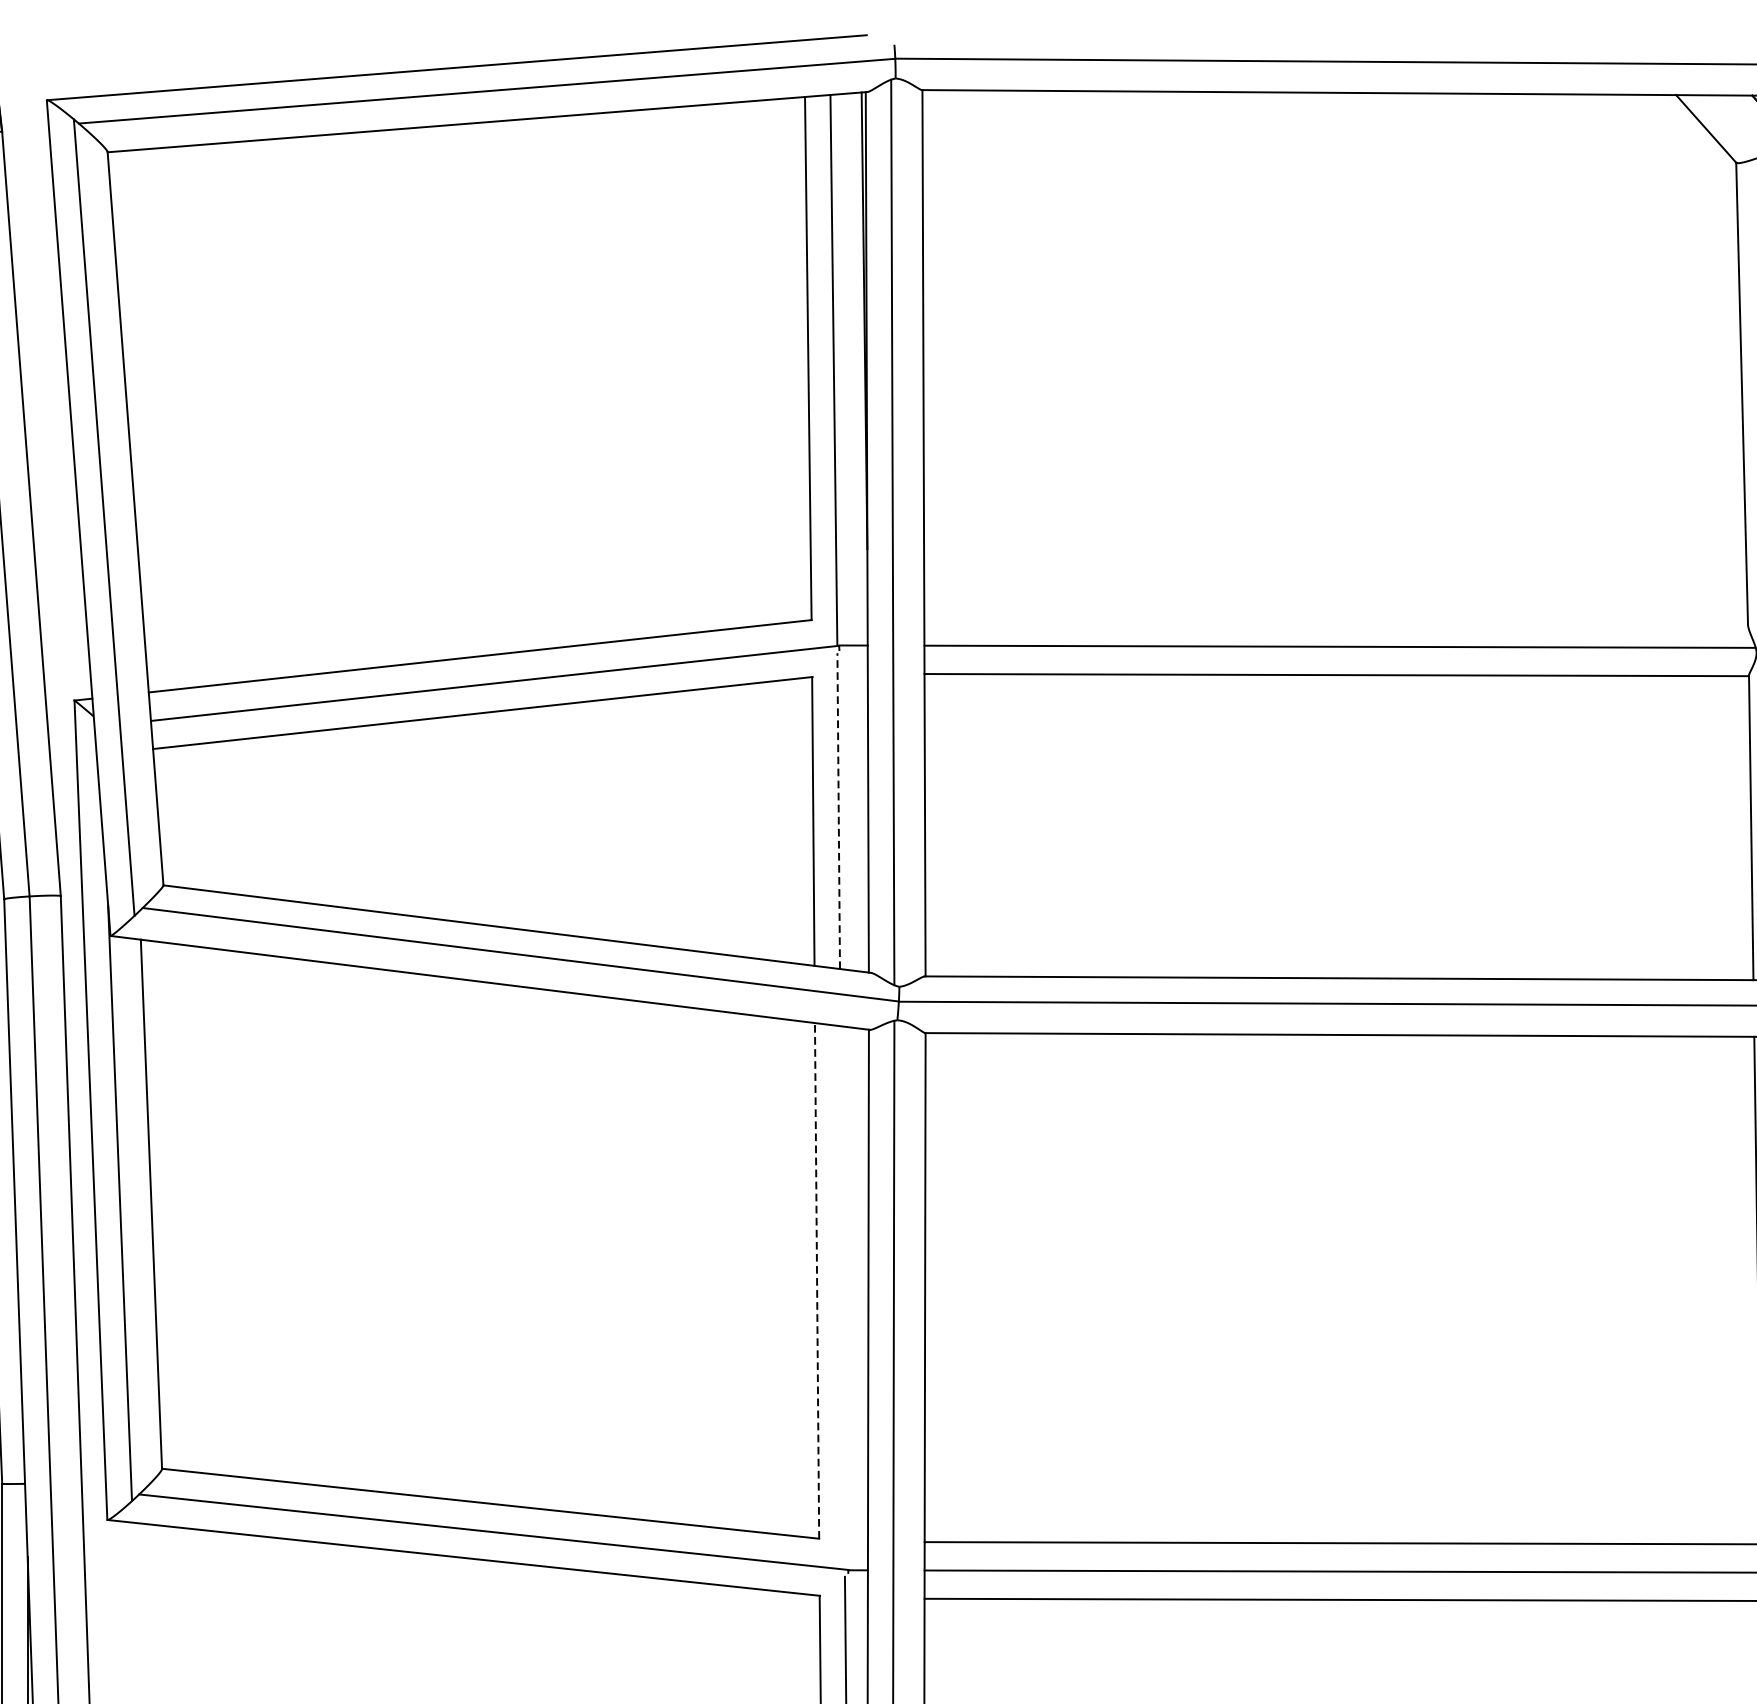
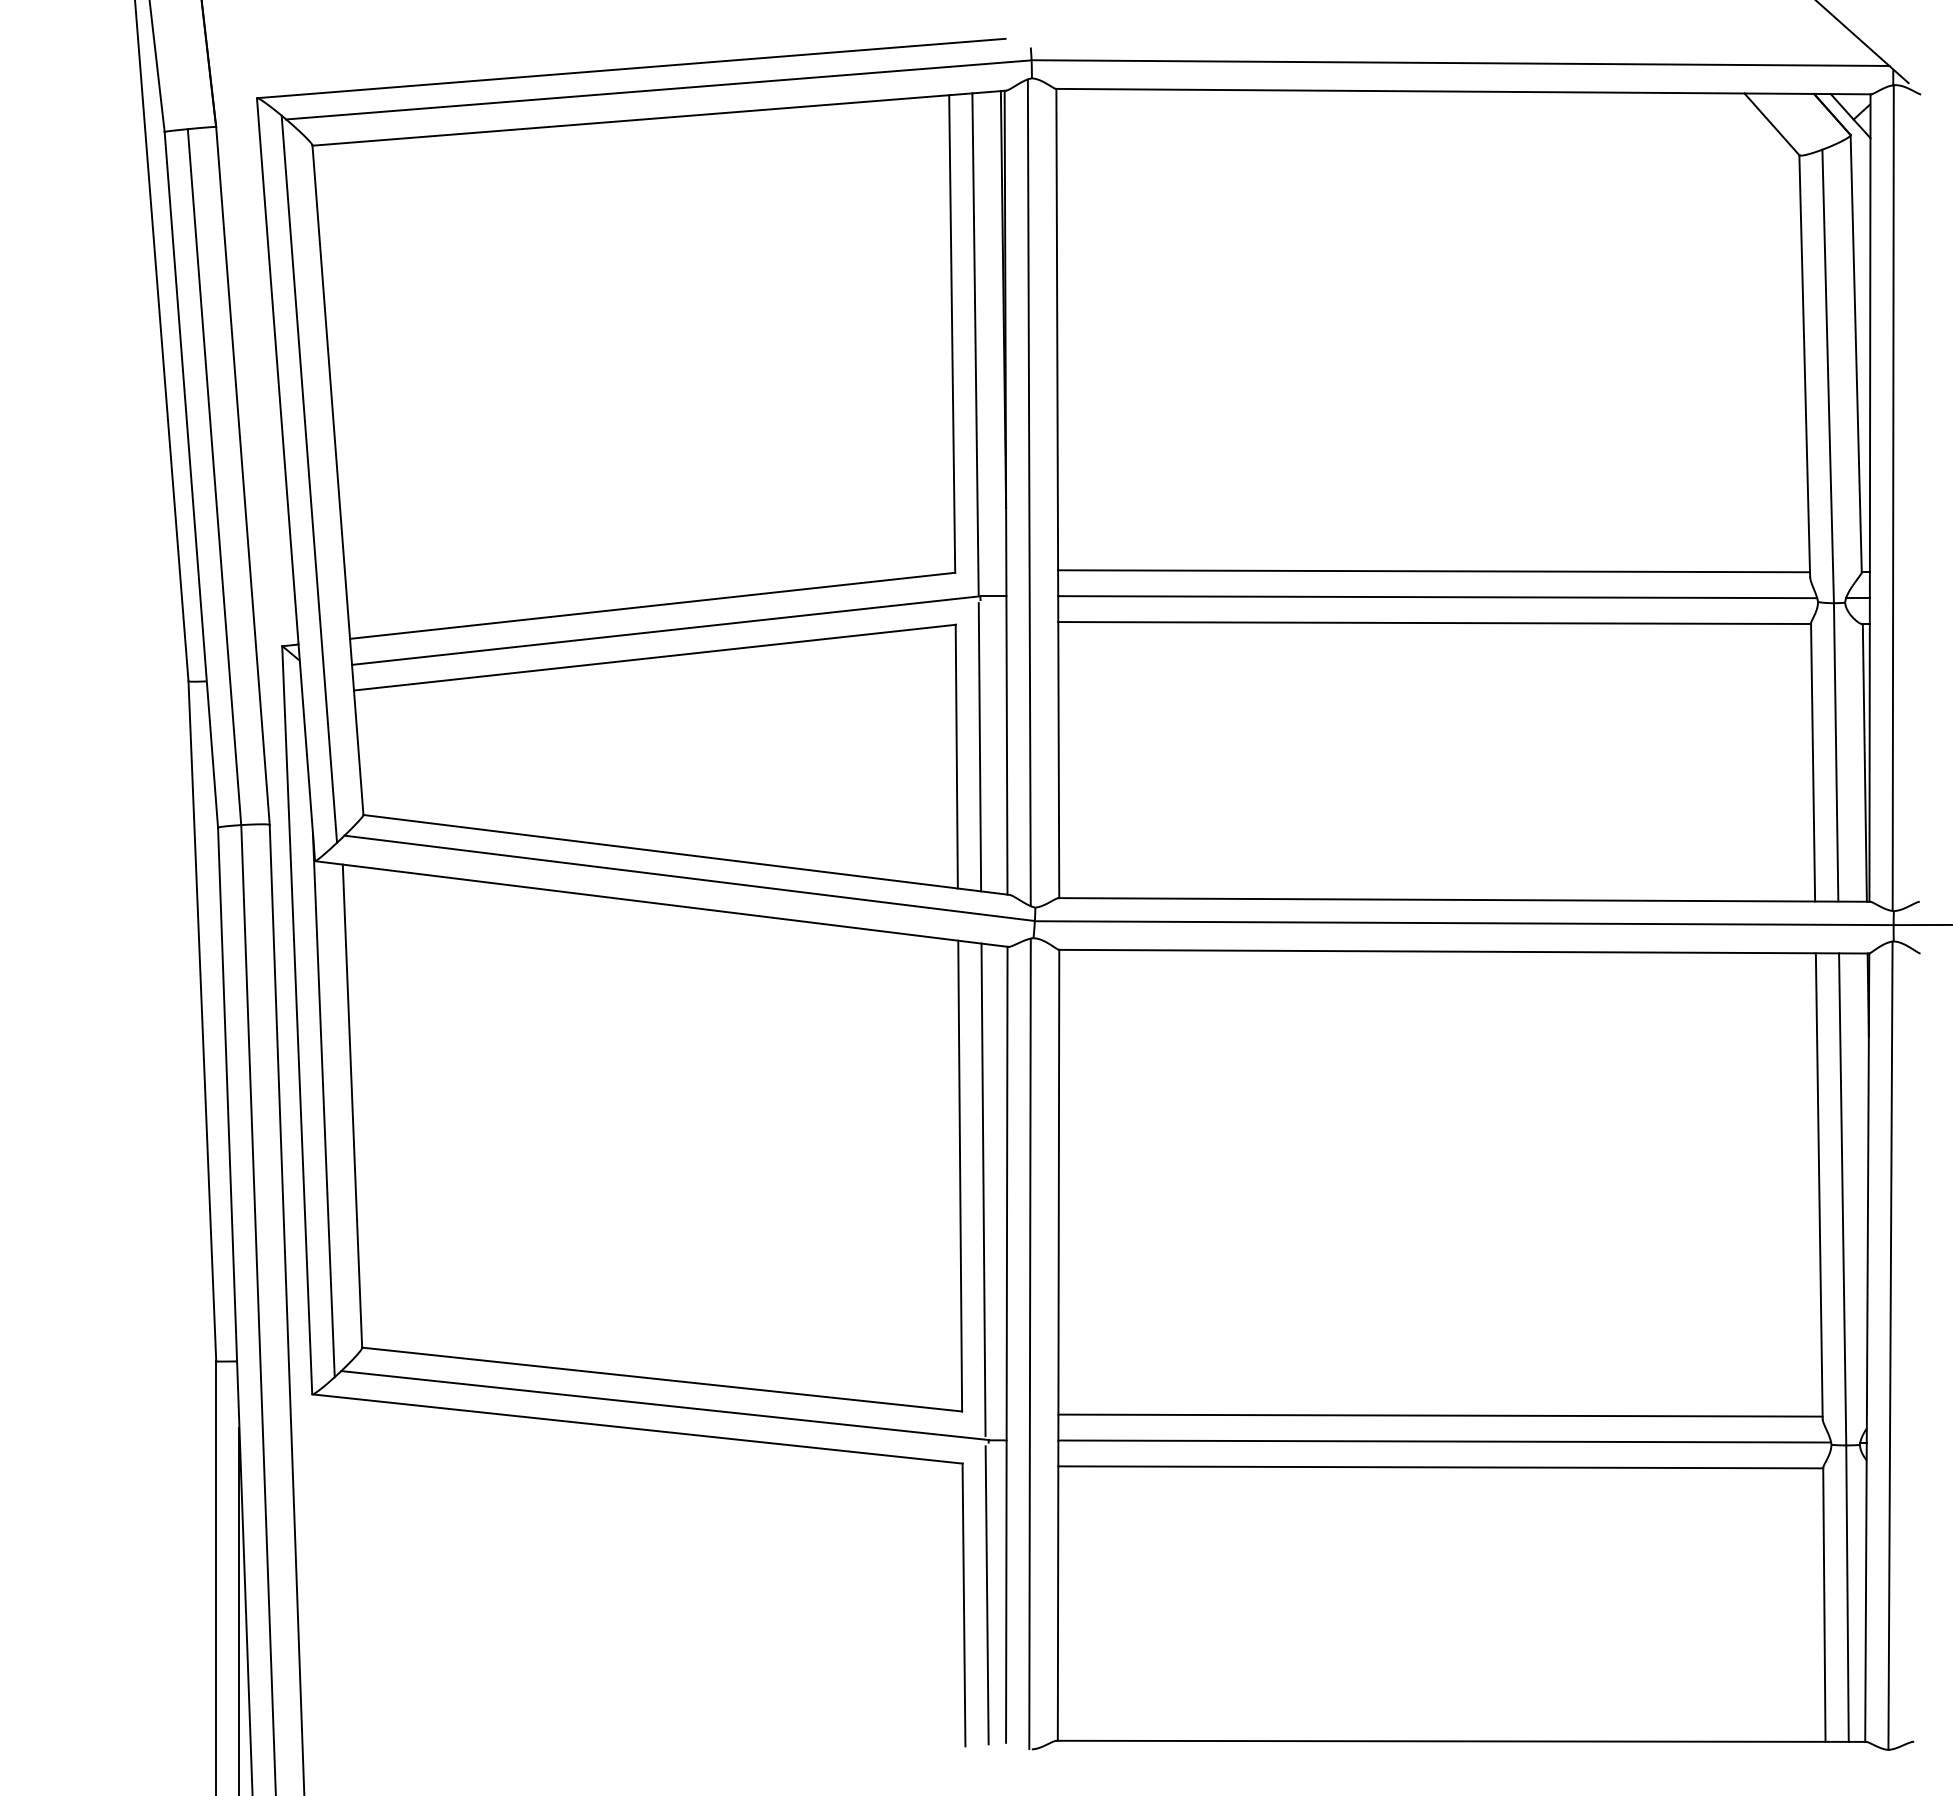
line: (1336, 618) -> (1434, 571), added
line: (838, 810) -> (979, 746), dashed -> solid
line: (817, 1280) -> (960, 1175), dashed -> solid
line: (842, 1295) -> (983, 1189), added

